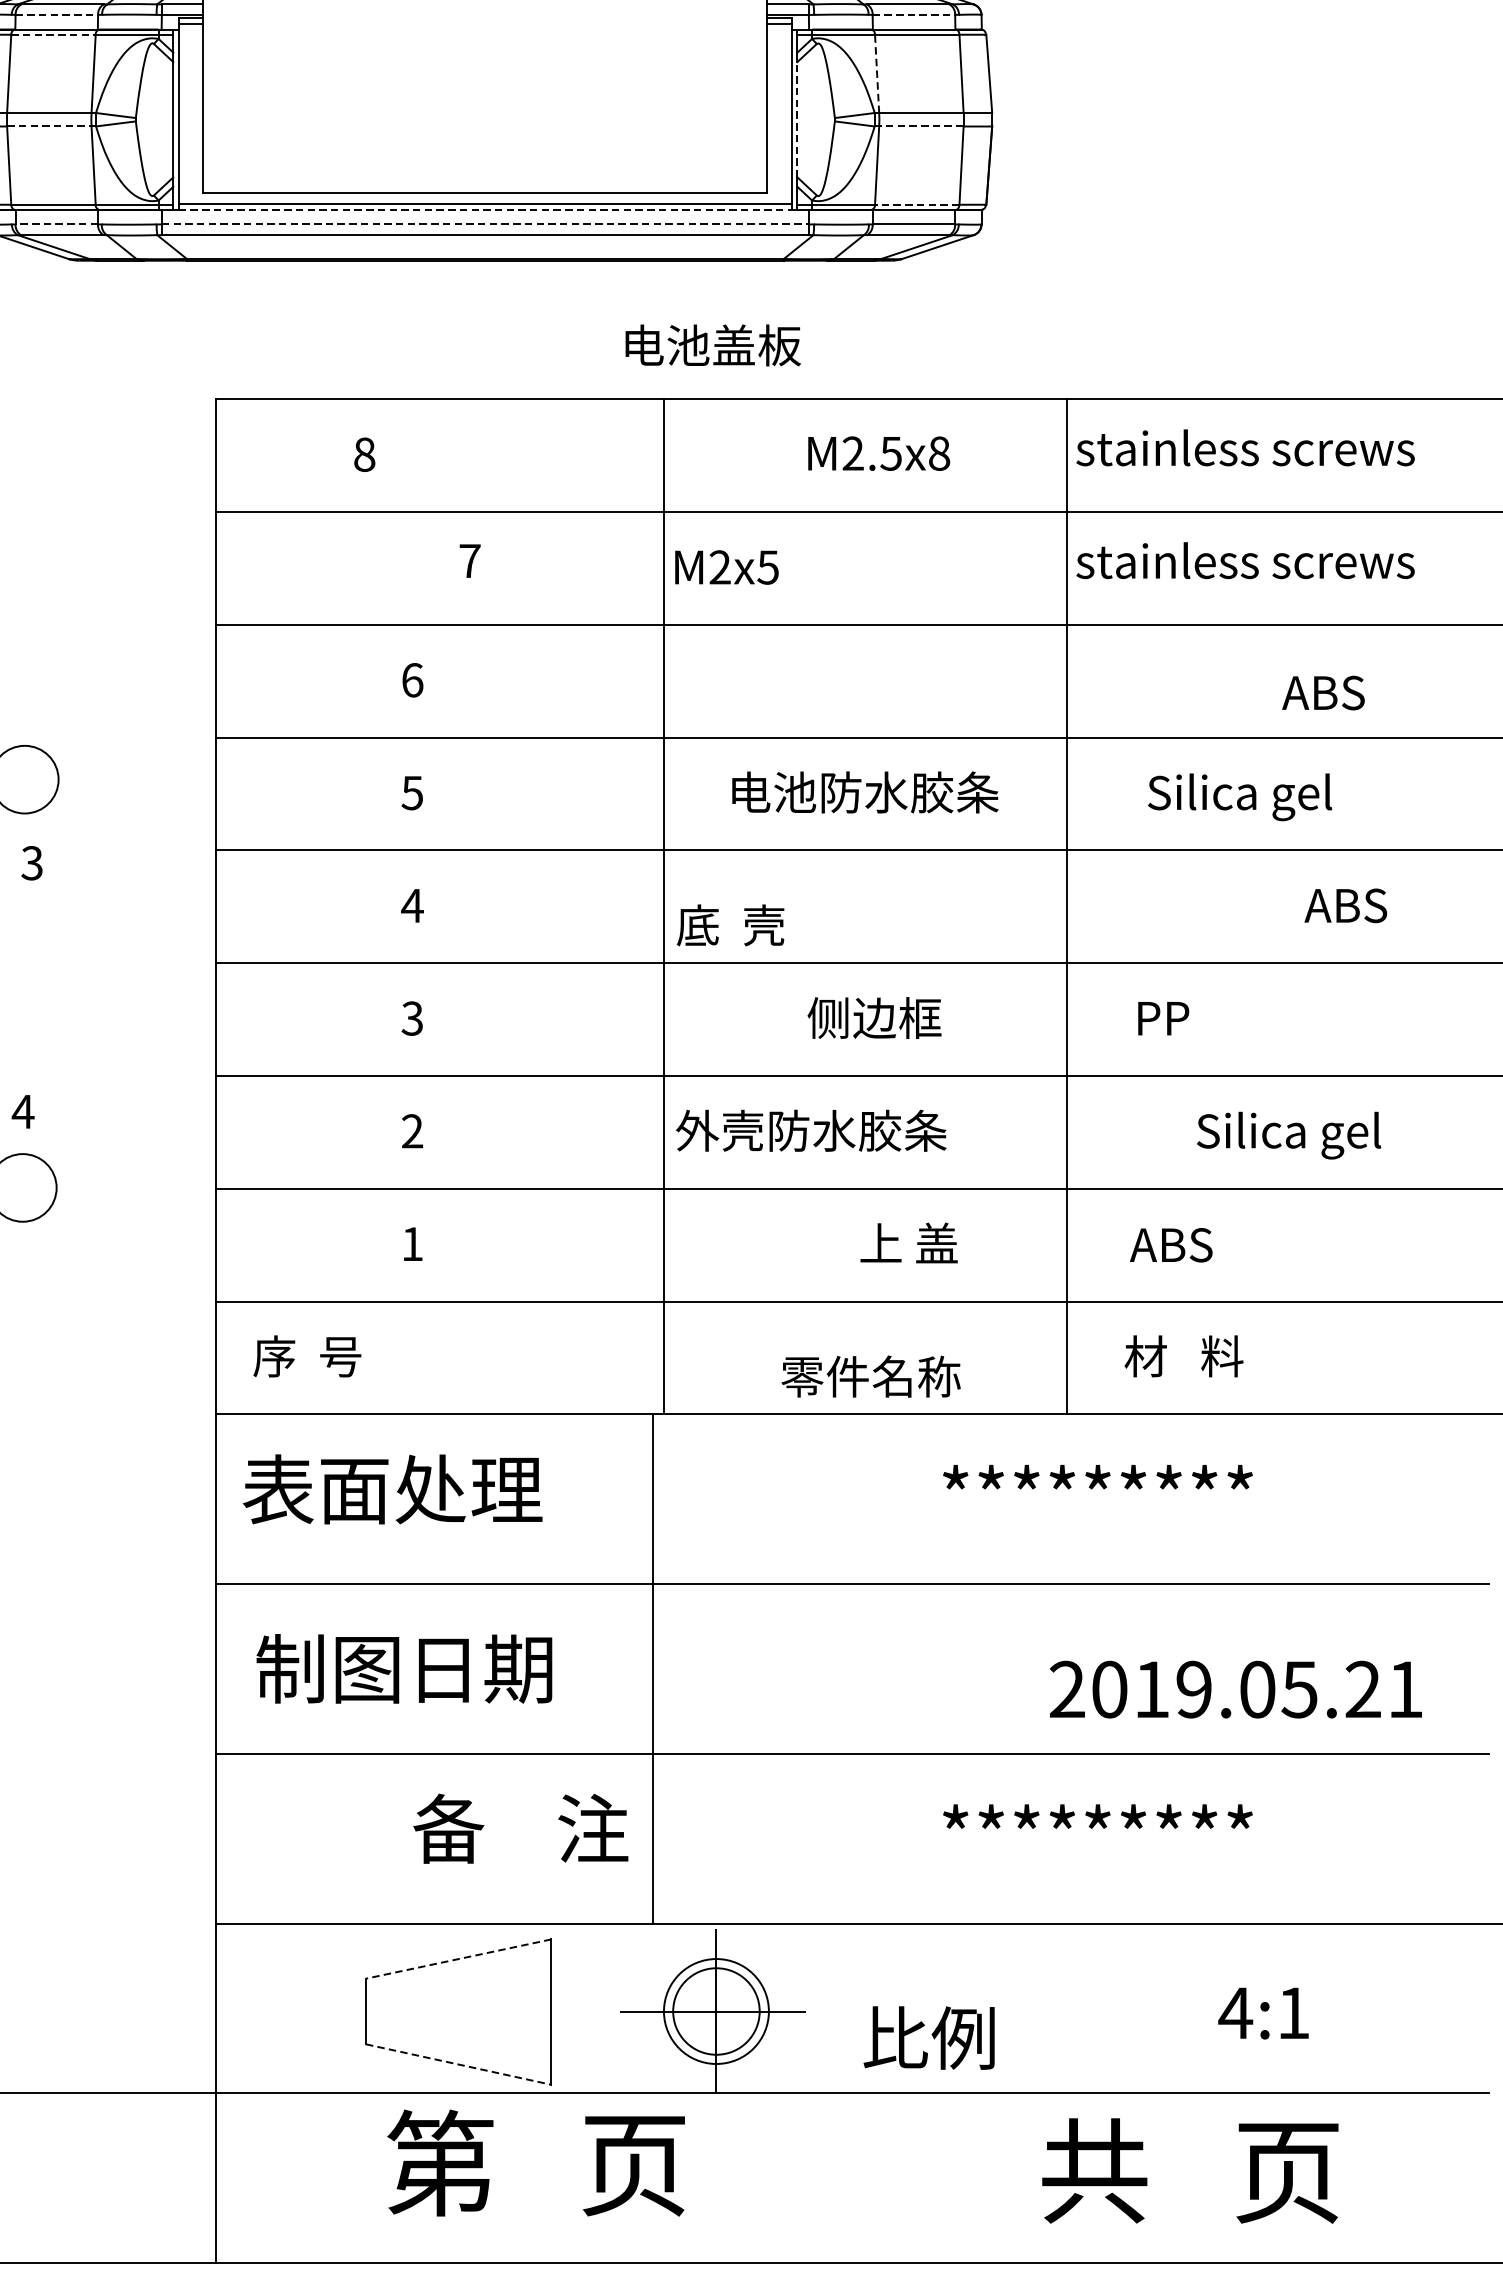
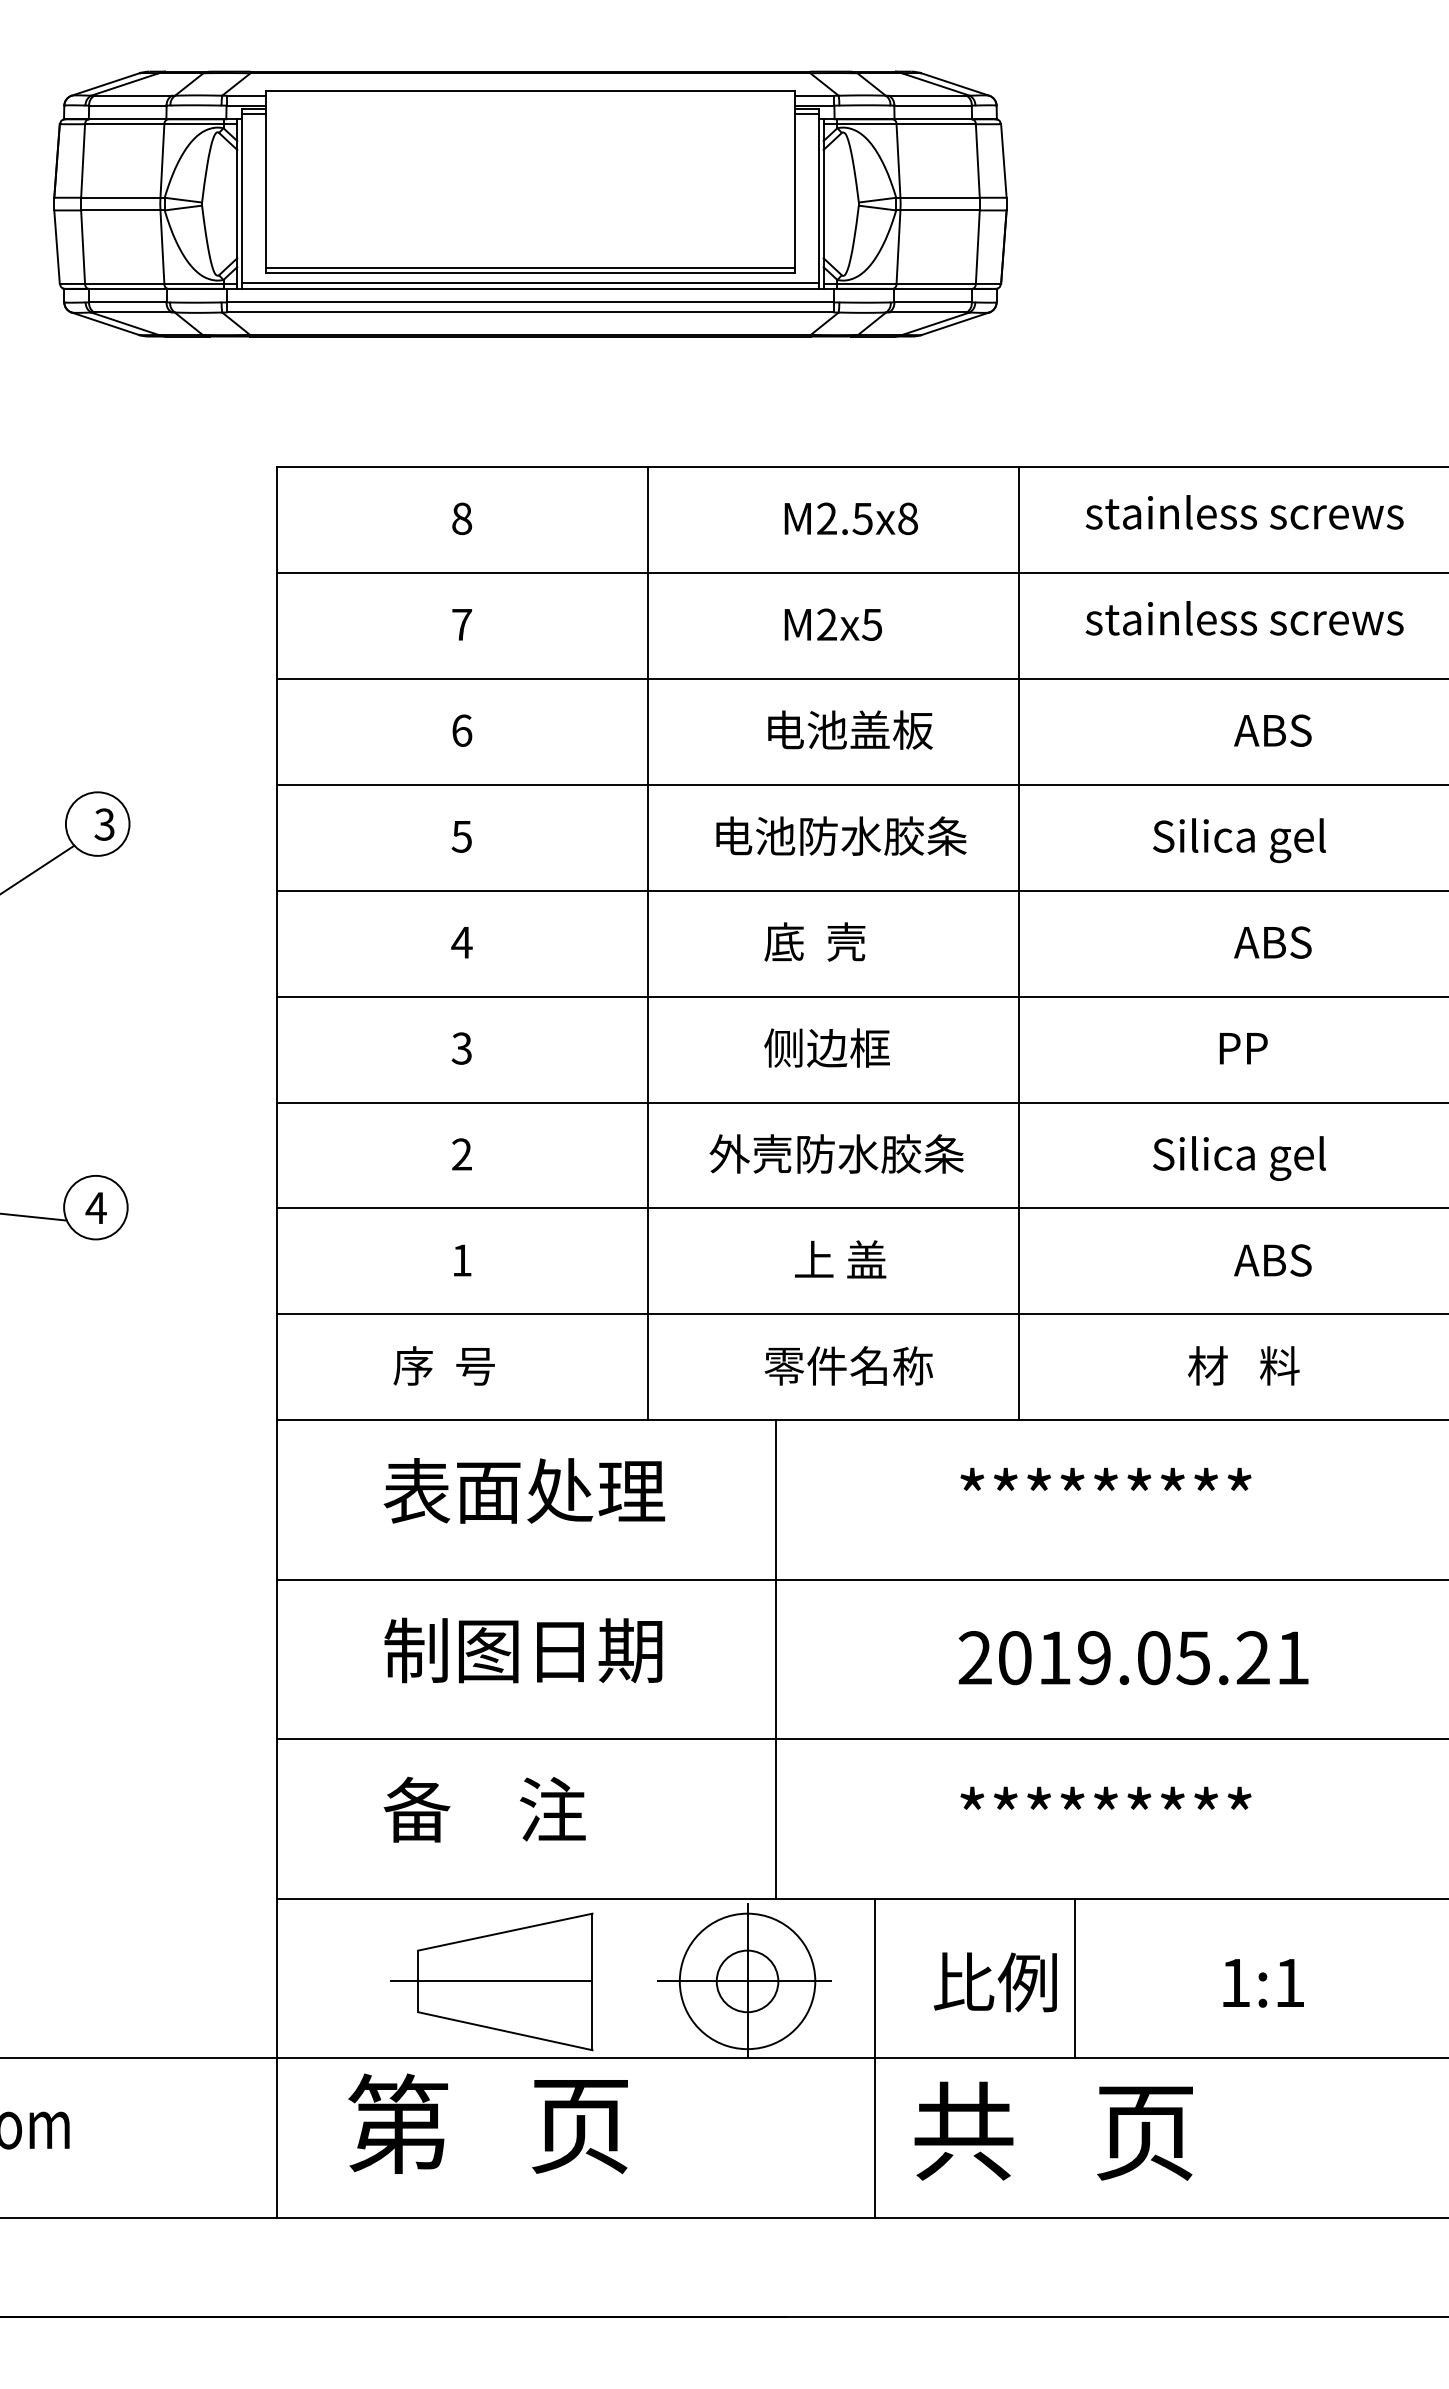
line: (56, 14) -> (127, 105), dashed -> solid
line: (914, 14) -> (933, 105), dashed -> solid
line: (53, 35) -> (124, 124), dashed -> solid
line: (877, 74) -> (898, 161), dashed -> solid
line: (797, 119) -> (823, 203), dashed -> solid
line: (49, 126) -> (120, 210), dashed -> solid
line: (921, 126) -> (940, 210), dashed -> solid
line: (485, 188) -> (530, 268), added
line: (917, 204) -> (936, 283), dashed -> solid
line: (485, 209) -> (530, 288), dashed -> solid
line: (56, 224) -> (127, 302), dashed -> solid
line: (485, 224) -> (530, 302), dashed -> solid
text: (713, 344) -> (850, 729), moved
text: (879, 453) -> (851, 518), moved
text: (365, 454) -> (462, 518), moved
text: (469, 560) -> (461, 624), moved
text: (725, 567) -> (832, 624), moved
text: (1323, 692) -> (1272, 730), moved
text: (865, 791) -> (841, 835), moved
text: (31, 863) -> (104, 824), moved
text: (1345, 905) -> (1272, 942), moved
line: (664, 906) -> (648, 943), moved
line: (1067, 906) -> (1019, 943), moved
text: (730, 924) -> (814, 941), moved
text: (873, 1017) -> (826, 1047), moved
text: (1163, 1018) -> (1243, 1048), moved
text: (22, 1111) -> (95, 1207), moved
text: (1289, 1135) -> (1239, 1158), moved
text: (909, 1243) -> (840, 1259), moved
text: (1170, 1245) -> (1272, 1260), moved
text: (306, 1355) -> (443, 1365), moved
text: (1183, 1355) -> (1243, 1365), moved
text: (870, 1376) -> (848, 1365), moved
text: (392, 1488) -> (524, 1490), moved
text: (404, 1668) -> (523, 1650), moved
line: (652, 1668) -> (775, 1659), moved
text: (1235, 1690) -> (1133, 1658), moved
text: (520, 1828) -> (484, 1809), moved
line: (457, 1959) -> (504, 1932), dashed -> solid
line: (1064, 2008) -> (1074, 1978), added
line: (450, 2011) -> (497, 1981), added
circle: (716, 2011) -> (747, 1981), size x0.62
circle: (716, 2011) -> (747, 1981), size x1.67
text: (1235, 2012) -> (1235, 1982), 4:1 -> 1:1
text: (929, 2038) -> (995, 1982), moved
line: (458, 2064) -> (505, 2031), dashed -> solid
line: (852, 2092) -> (875, 2057), added
text: (535, 2162) -> (487, 2123), moved
text: (1190, 2170) -> (1053, 2130), moved

